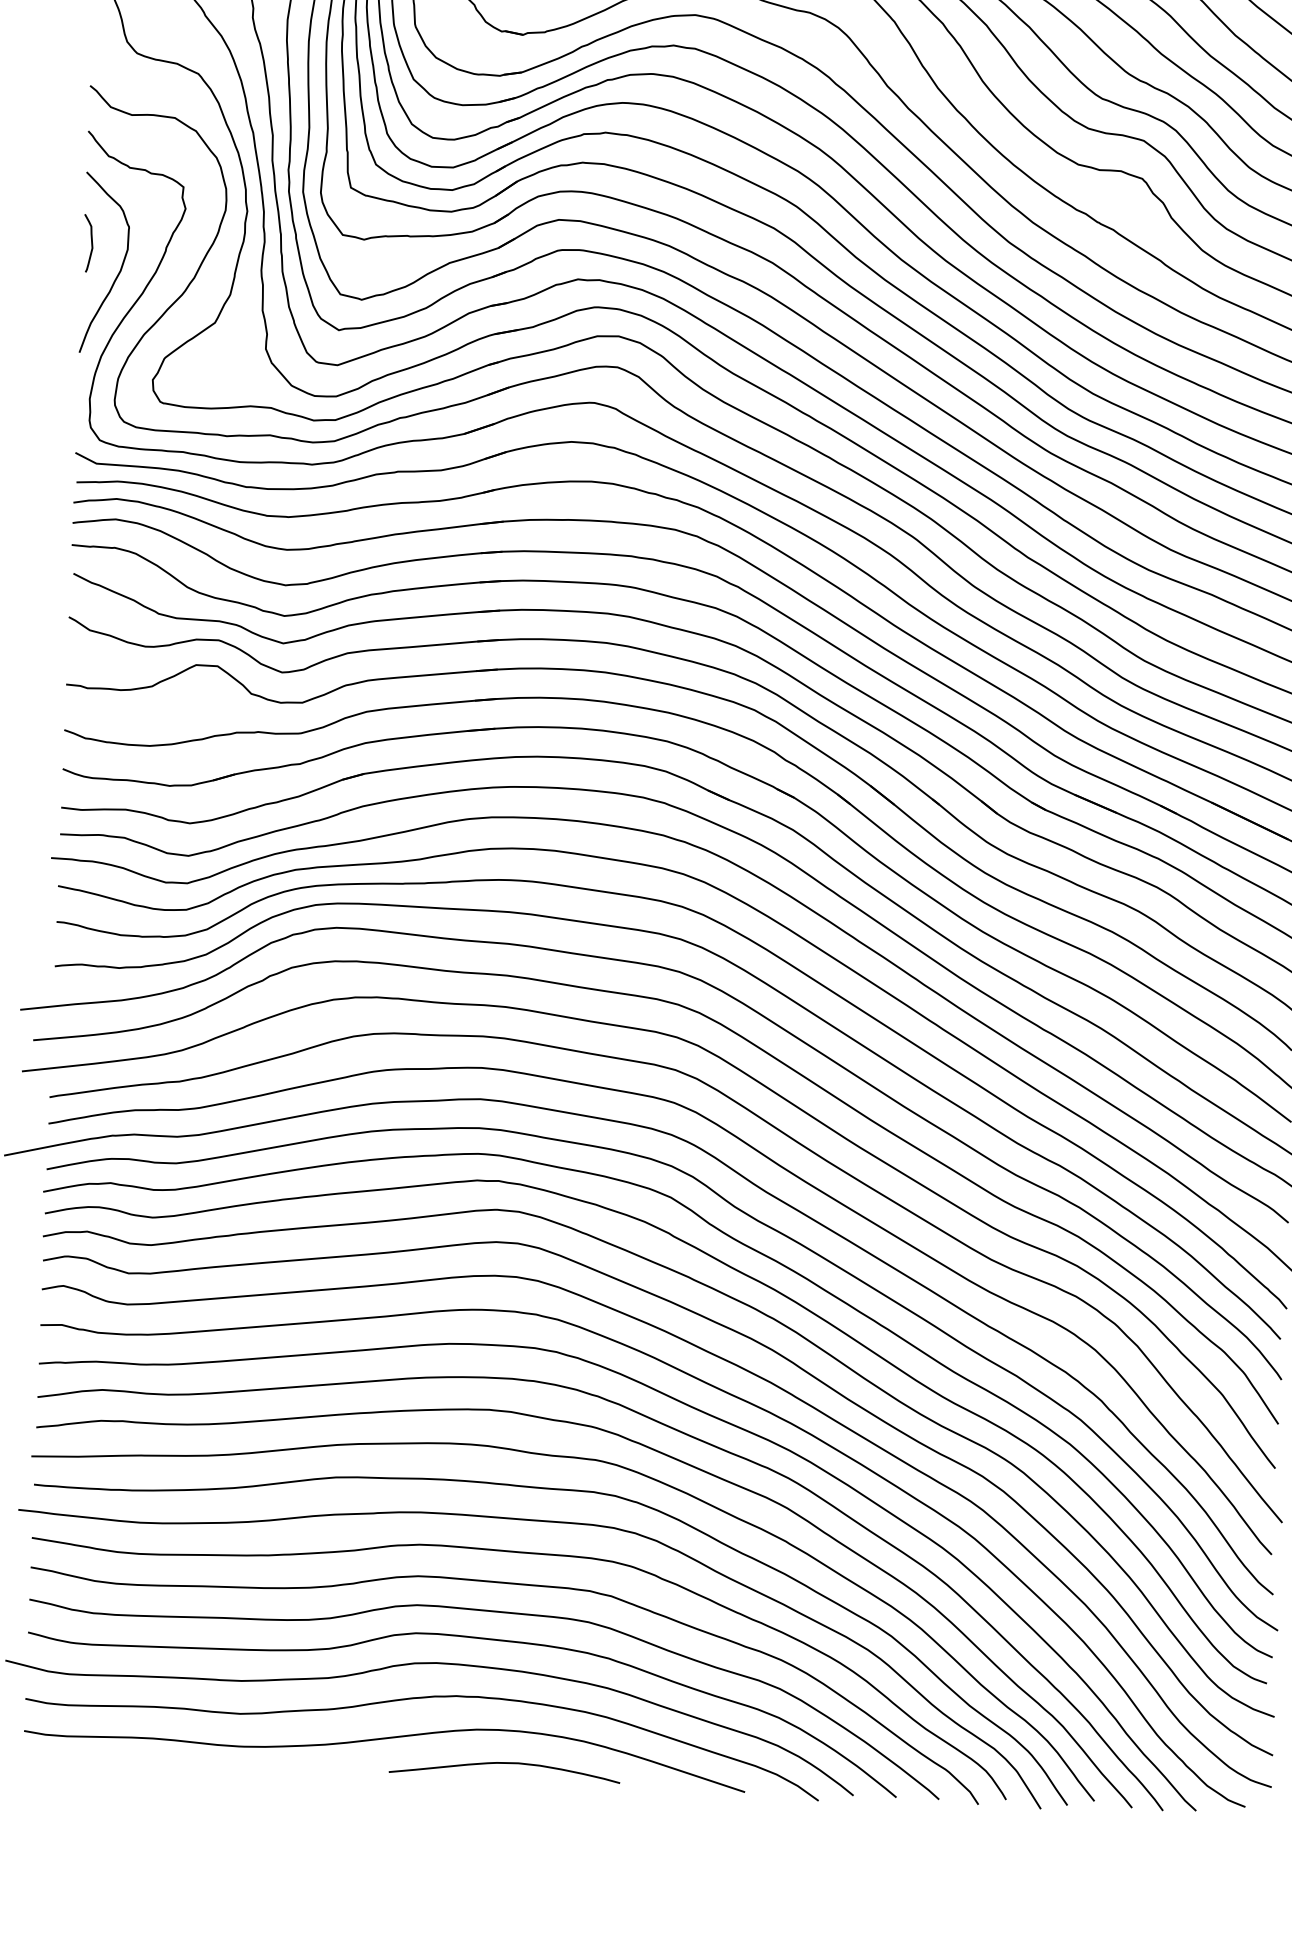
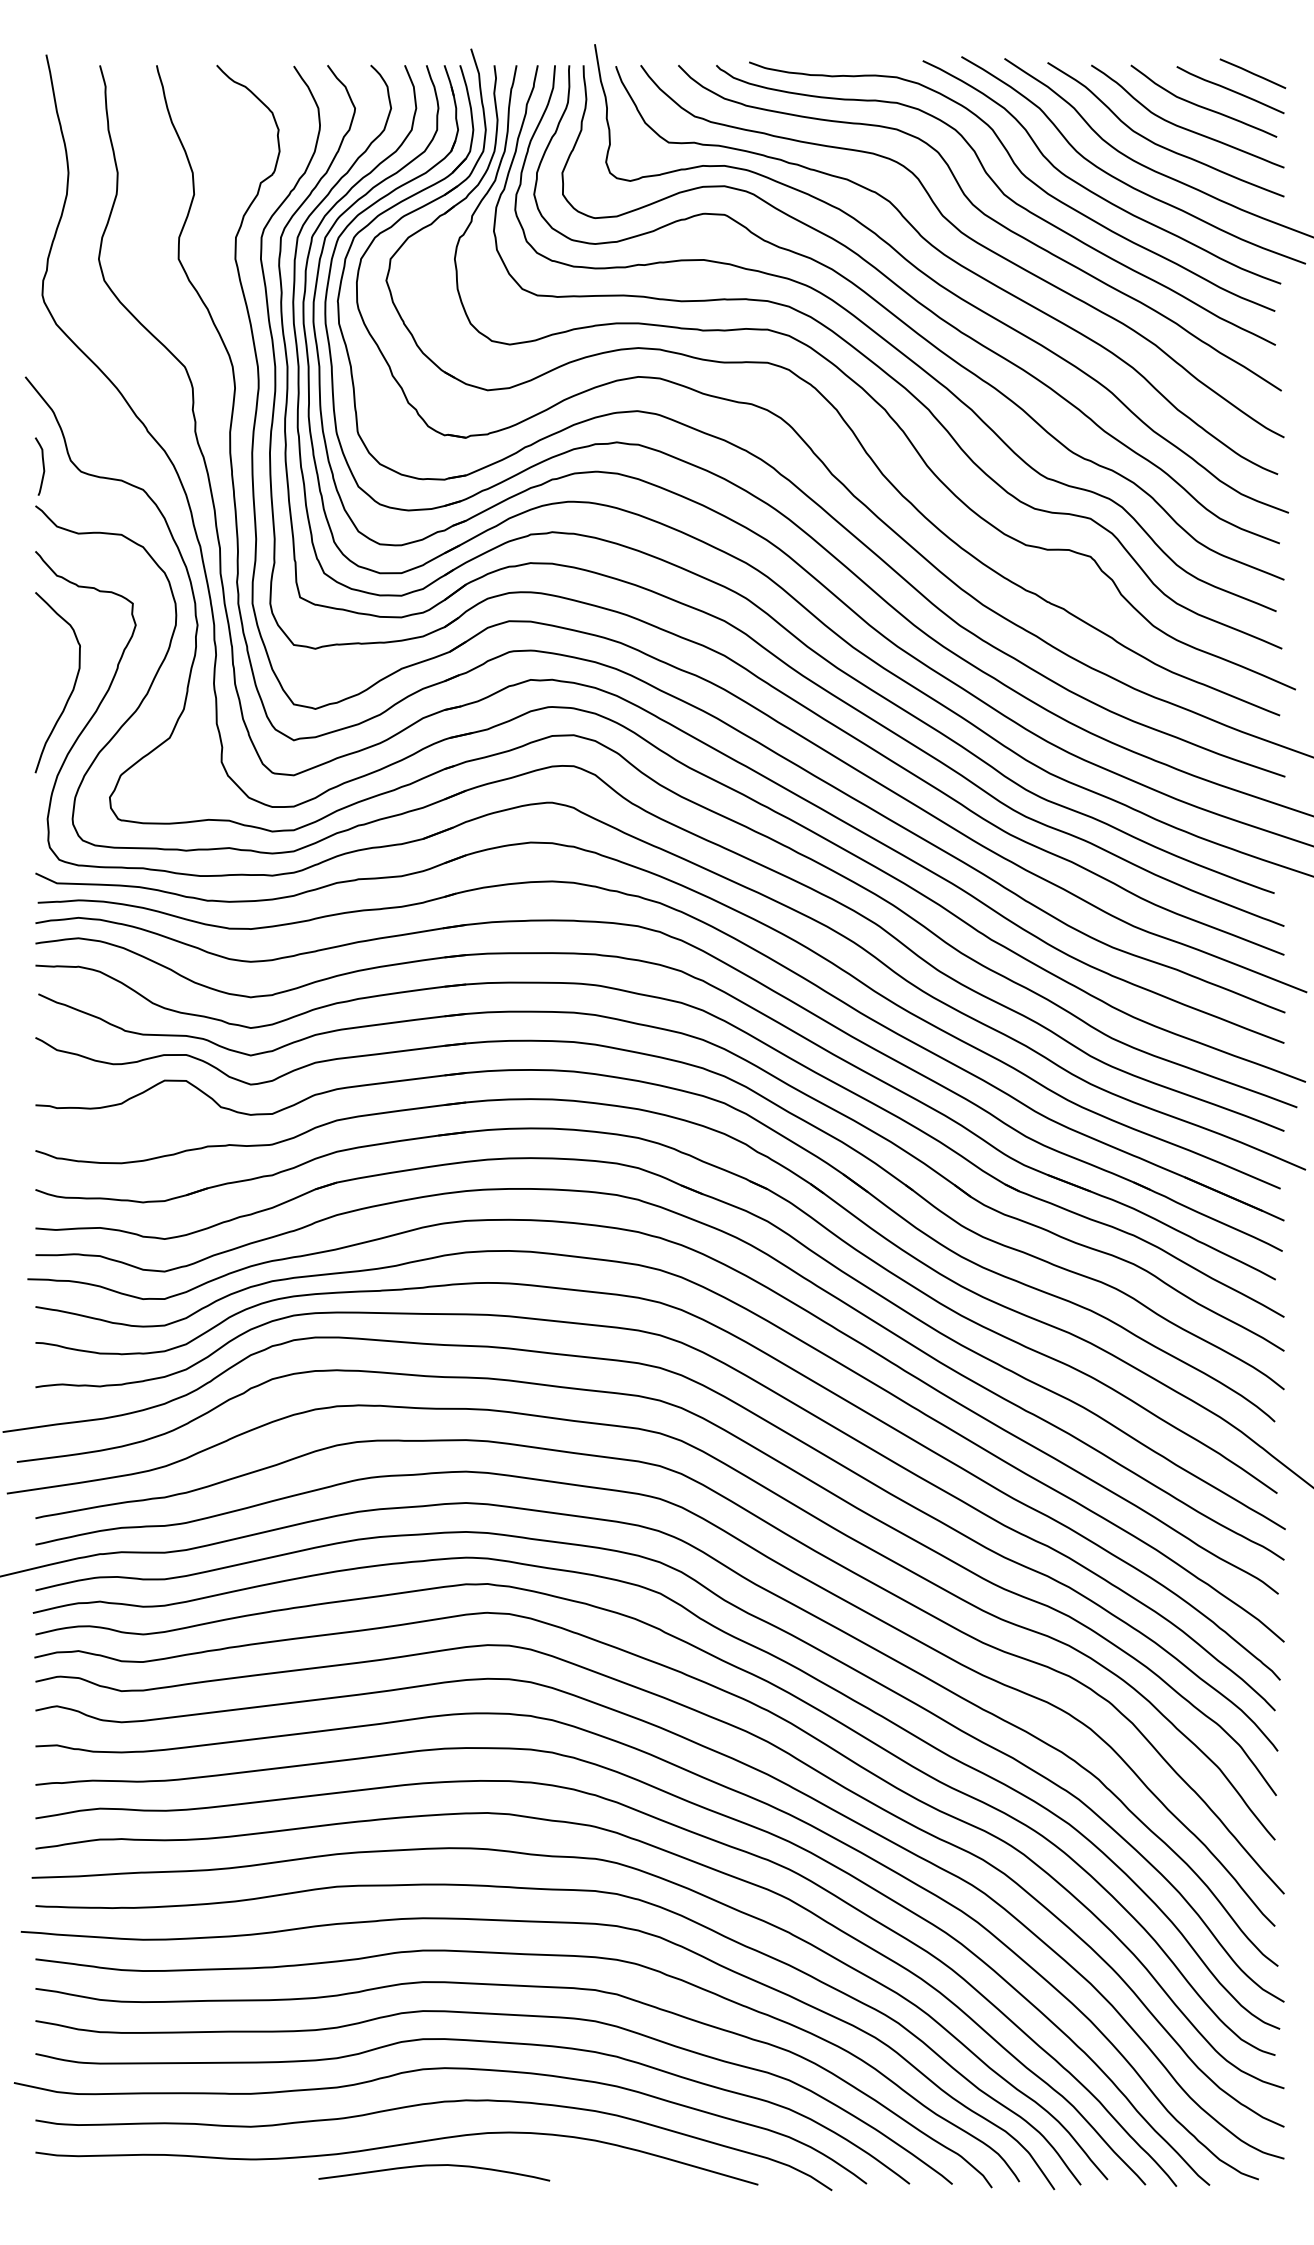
curve: (90, 243) -> (42, 466), moved
curve: (505, 1764) -> (434, 2166), moved

